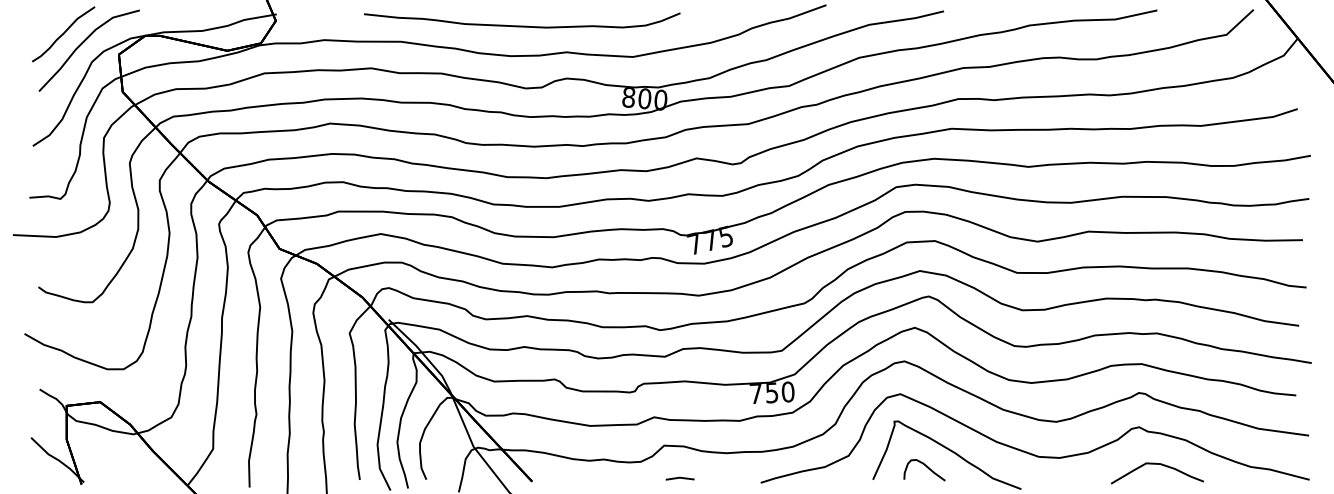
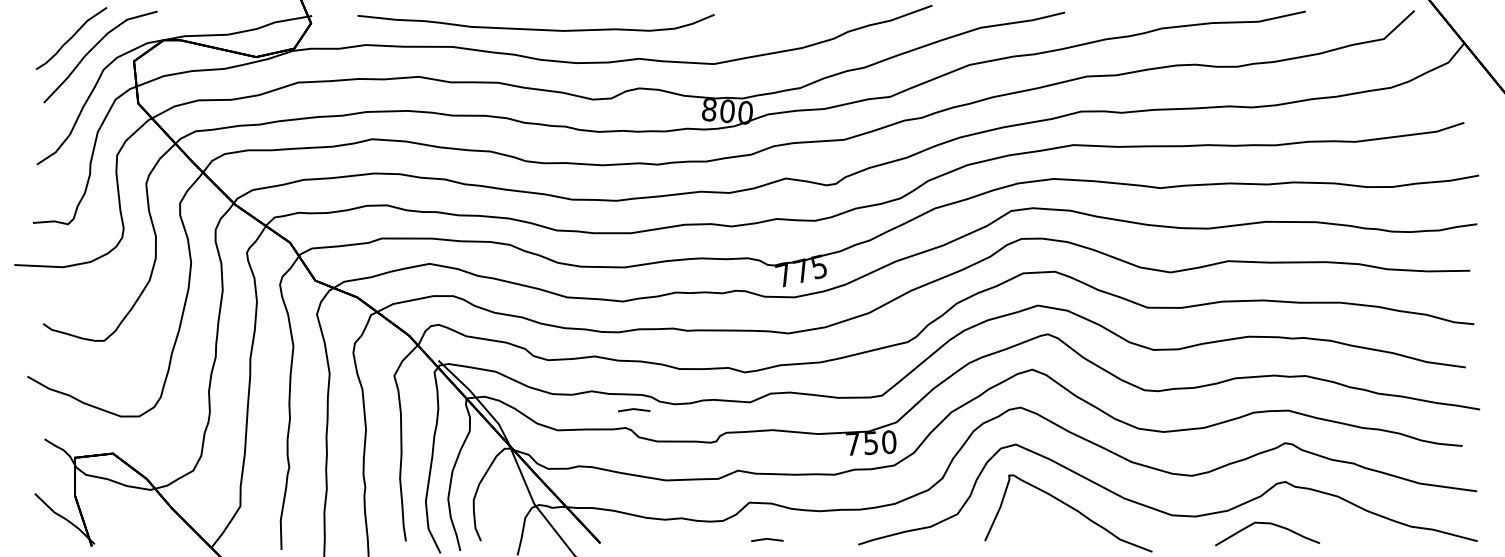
curve: (522, 25) -> (536, 28), moved
line: (561, 363) -> (633, 409), added
curve: (1160, 465) -> (1271, 525), moved
curve: (926, 467) -> (1045, 527), removed

